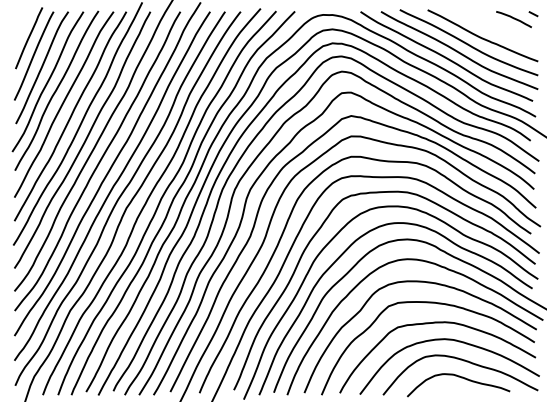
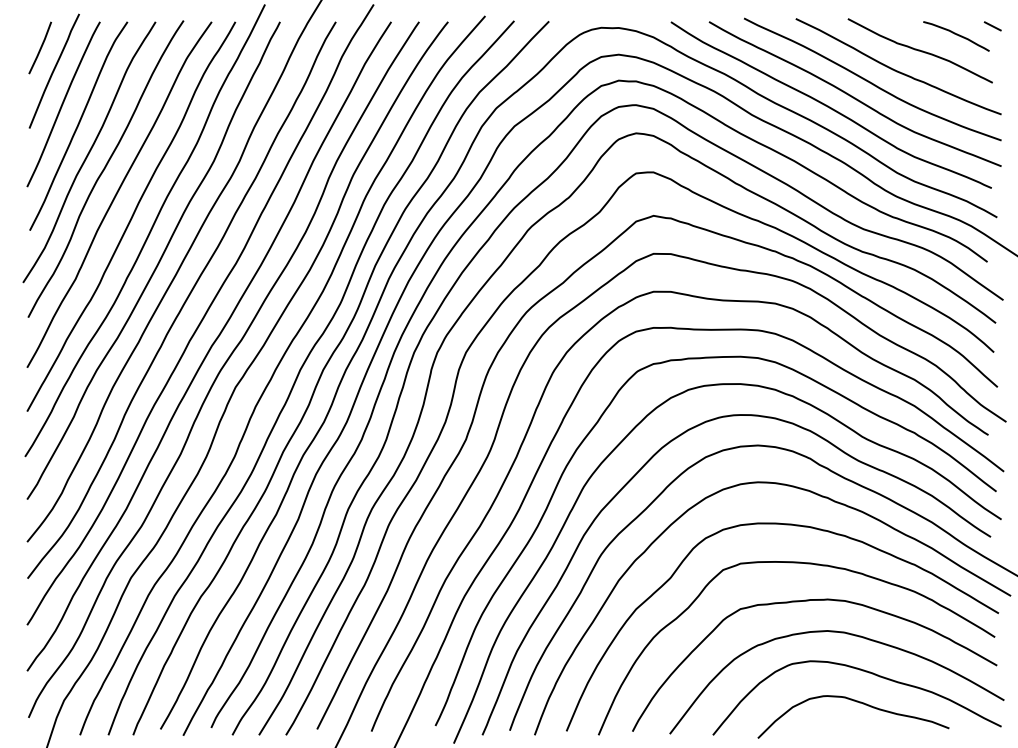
line: (21, 25) -> (40, 47), added
curve: (494, 26) -> (920, 49), added

